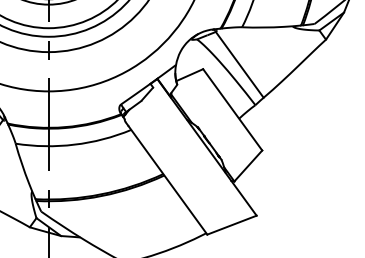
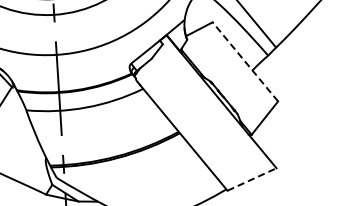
line: (232, 109) -> (245, 61), solid -> dashed
line: (232, 224) -> (252, 178), solid -> dashed

